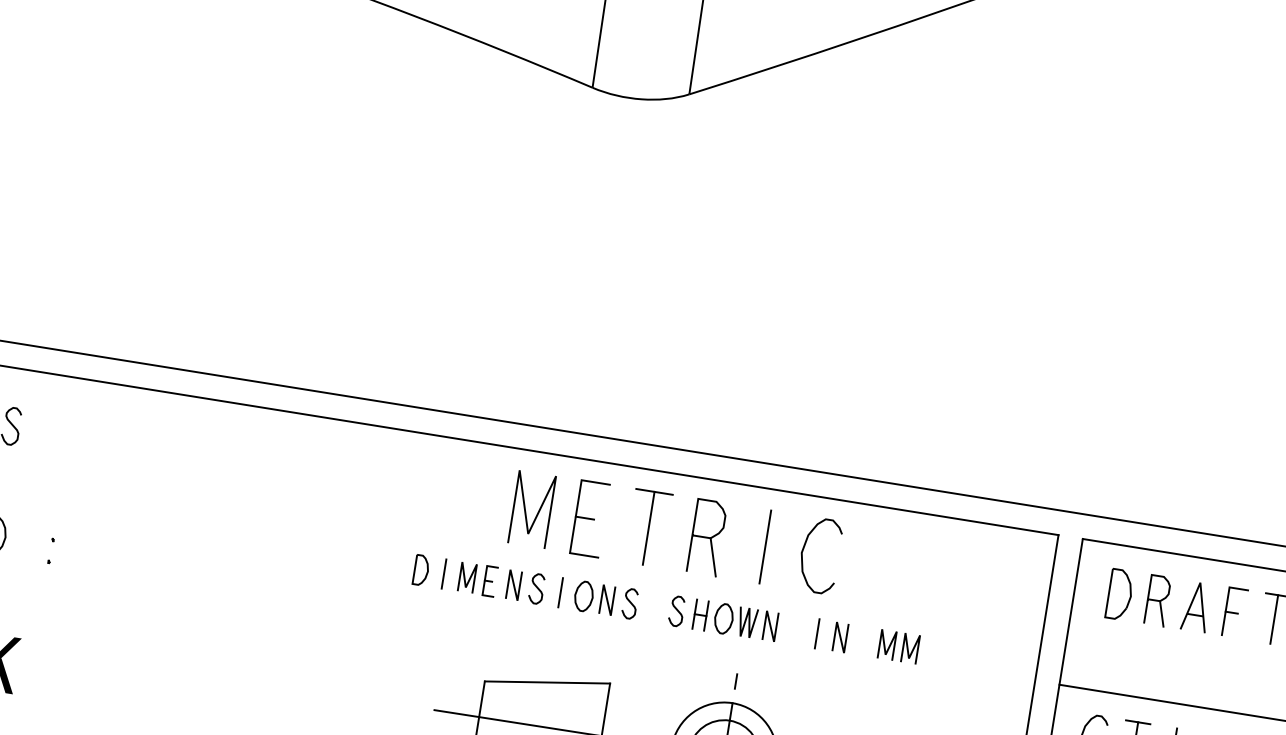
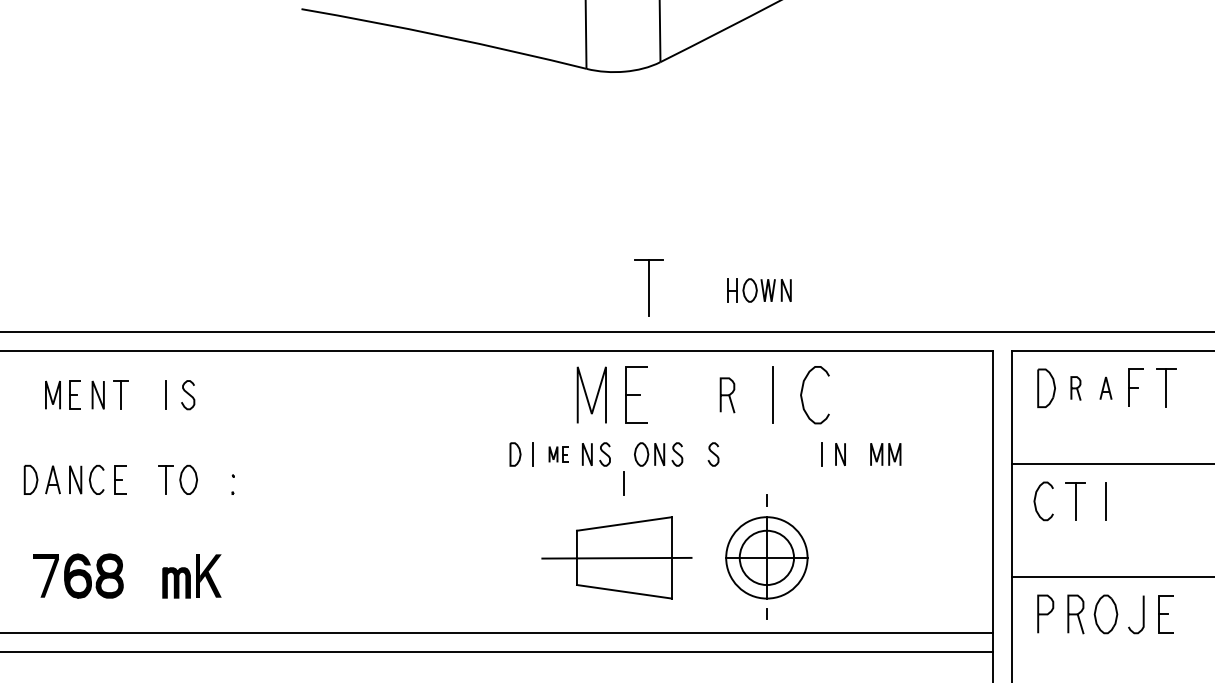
part: (647, 527) -> (648, 287), moved
part: (706, 538) -> (727, 395), size x0.6
part: (476, 579) -> (558, 454), size x0.7
line: (560, 592) -> (623, 483), moved
part: (1157, 600) -> (1075, 388), size x0.6
part: (1195, 607) -> (1105, 388), size x0.6
part: (736, 620) -> (759, 290), moved

